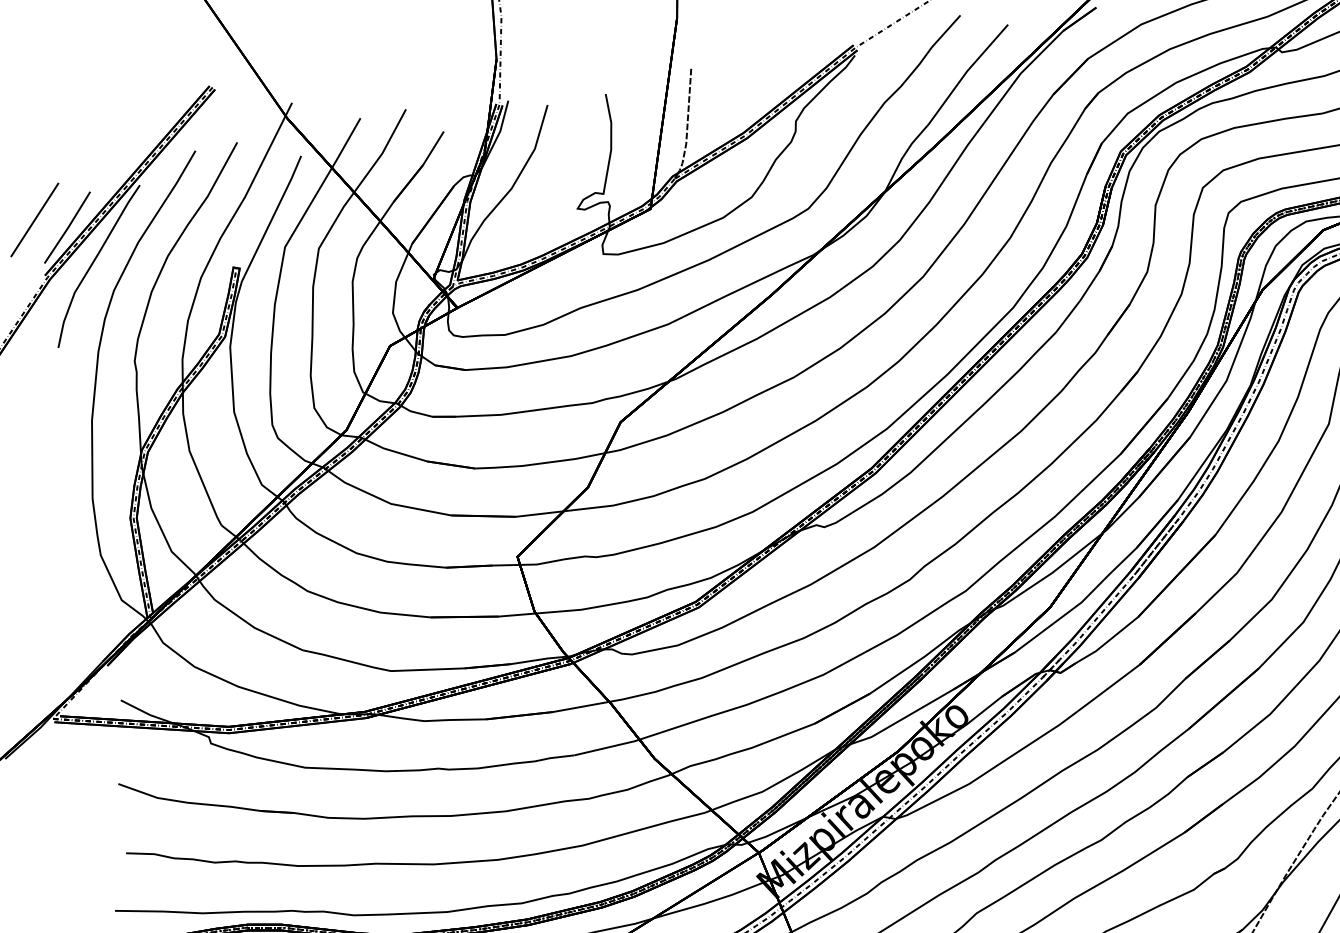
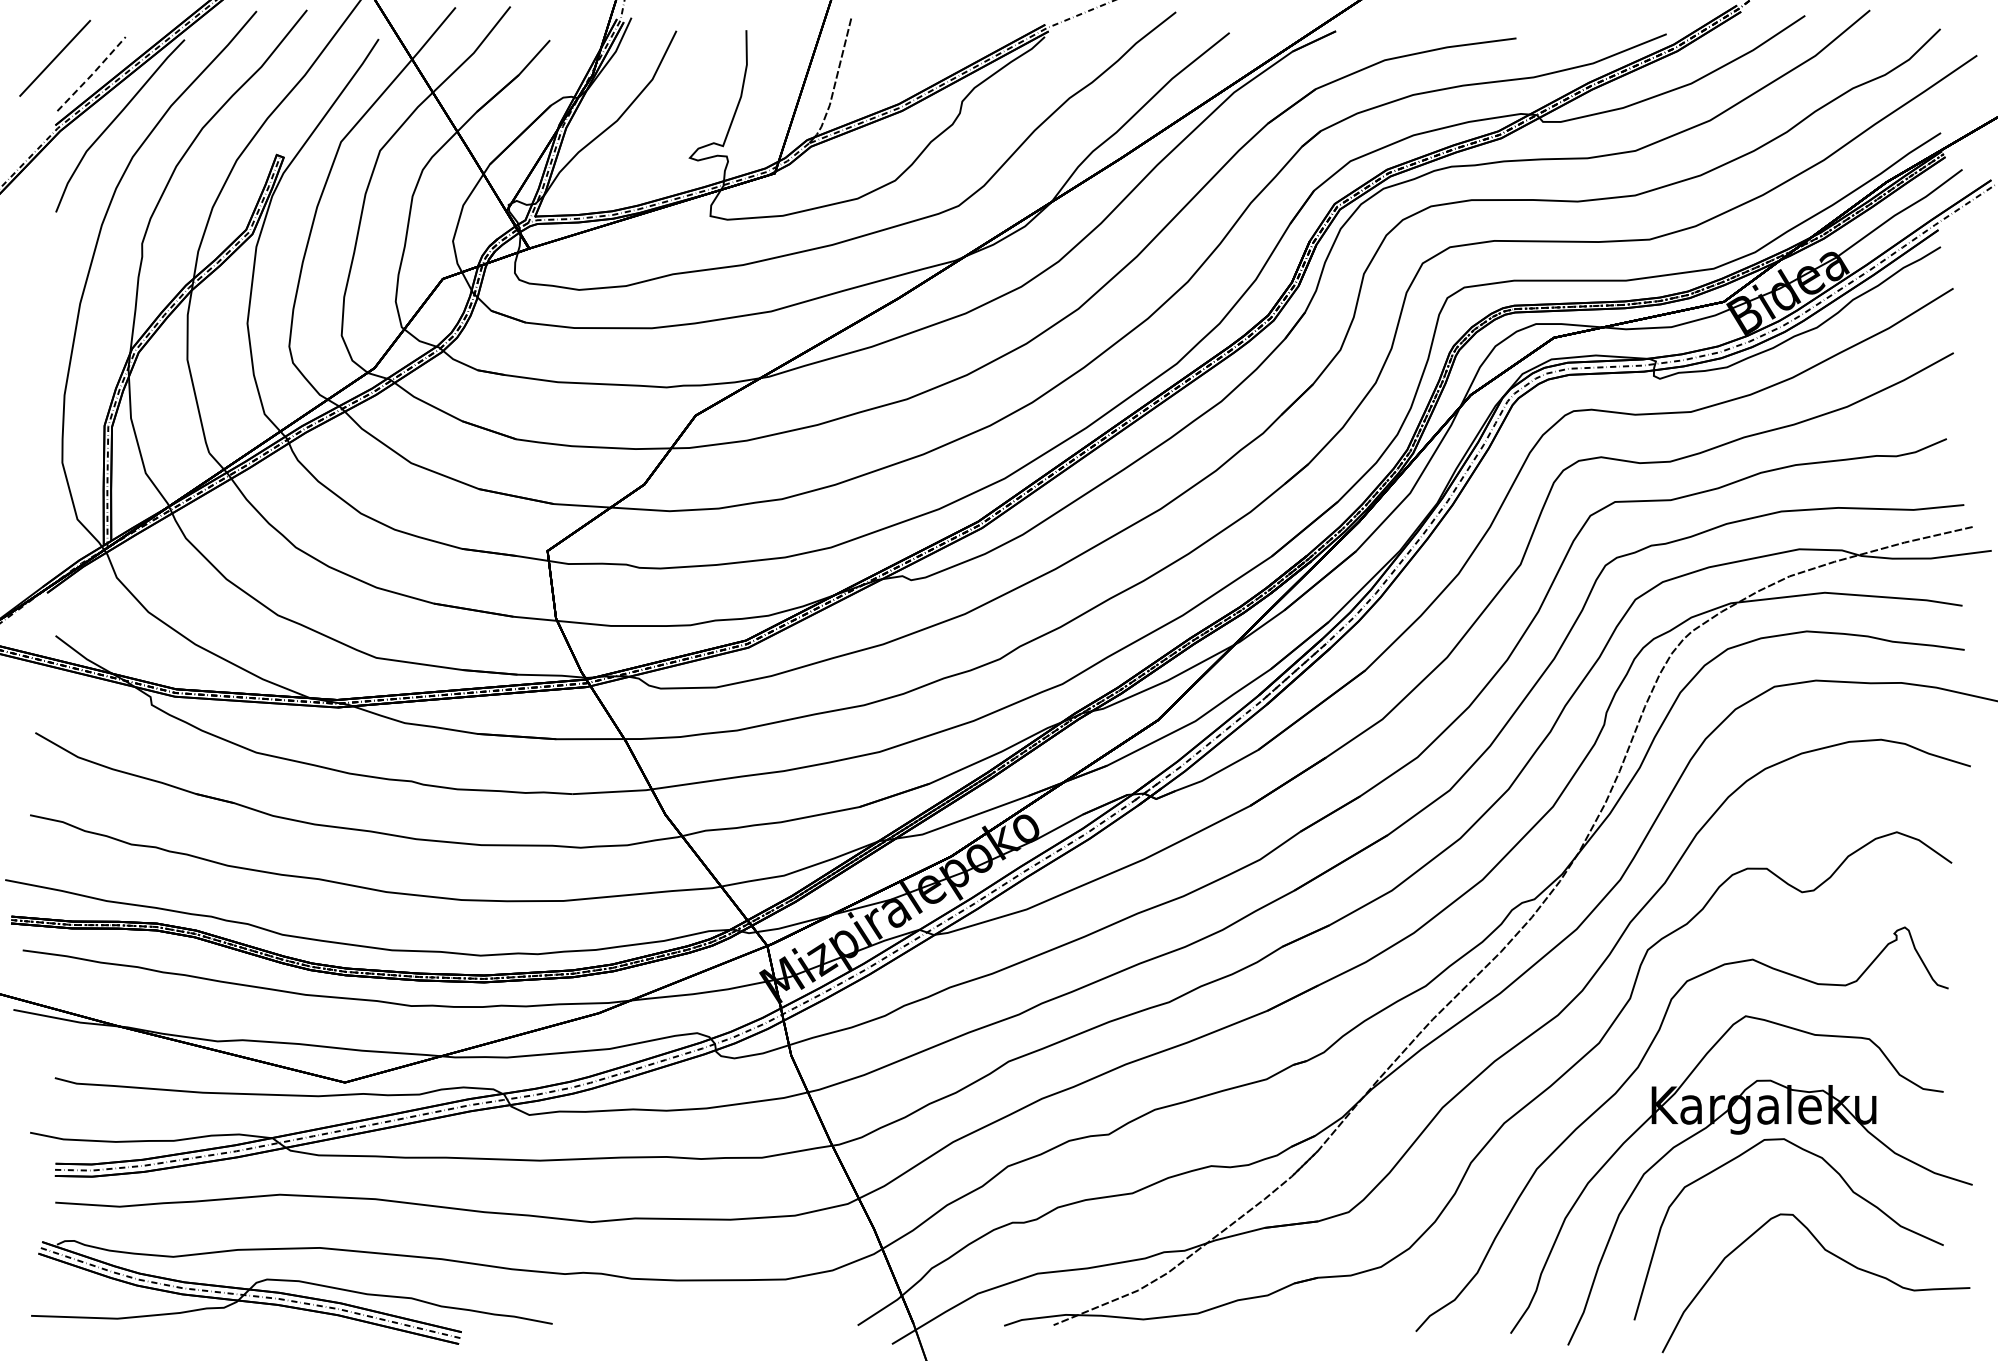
line: (68, 227) -> (92, 74), solid -> dashed

